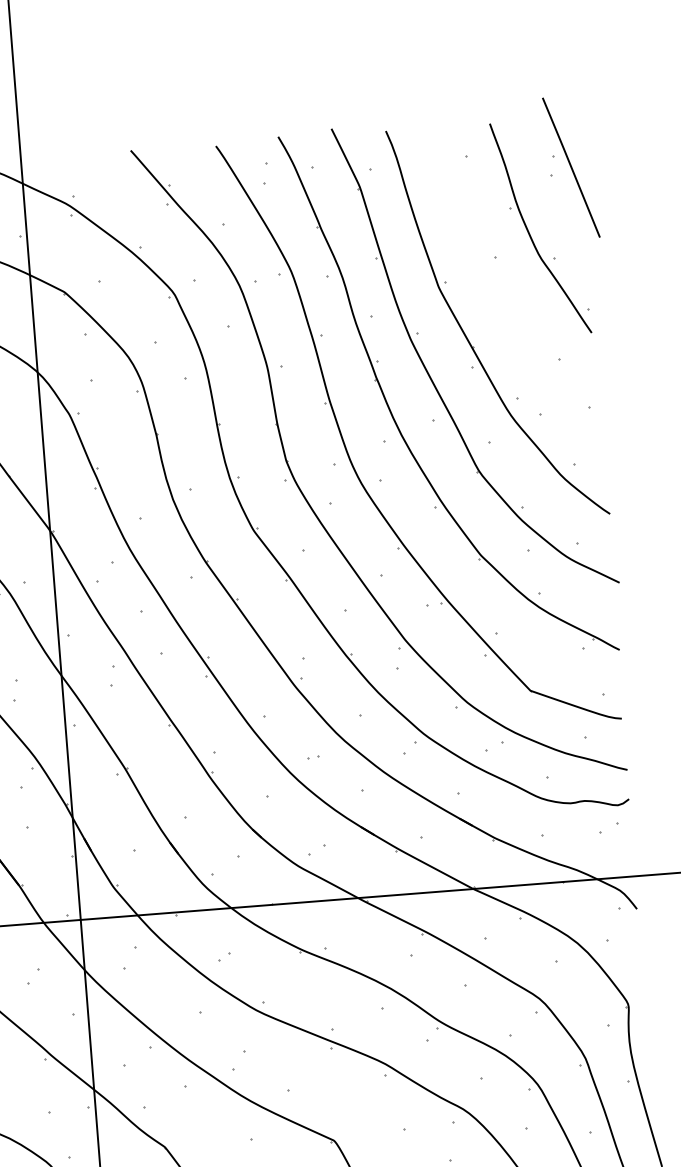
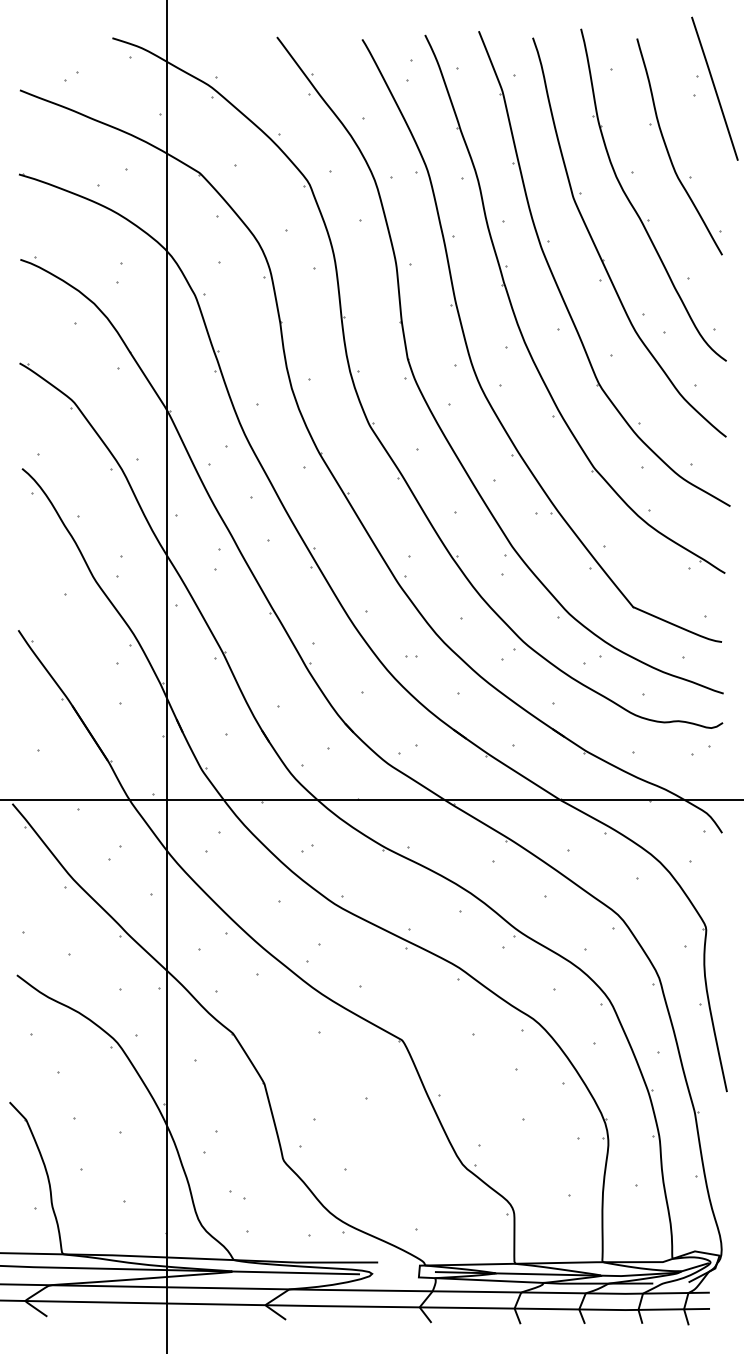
part: (499, 290) -> (633, 205), added

